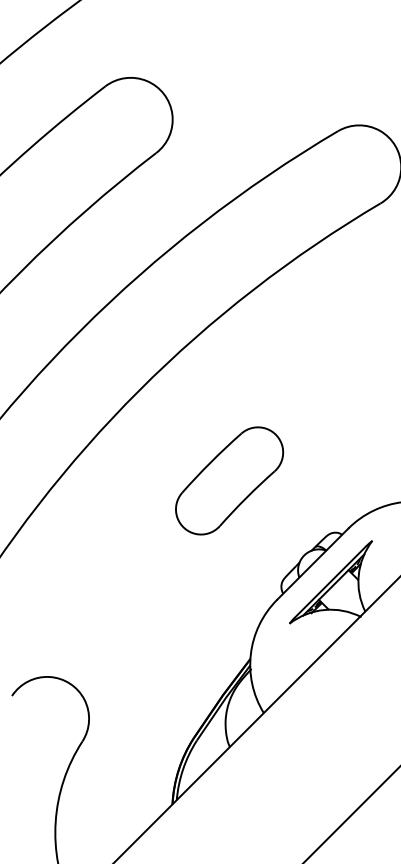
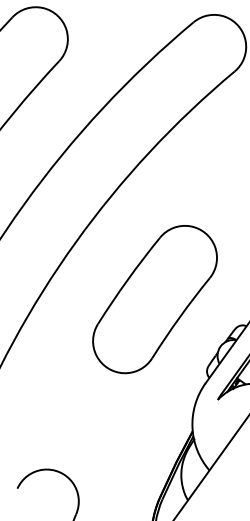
part: (229, 480) -> (154, 299), size x1.67

